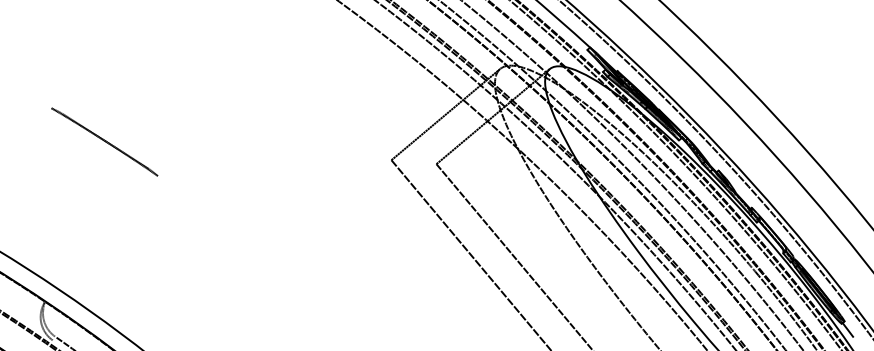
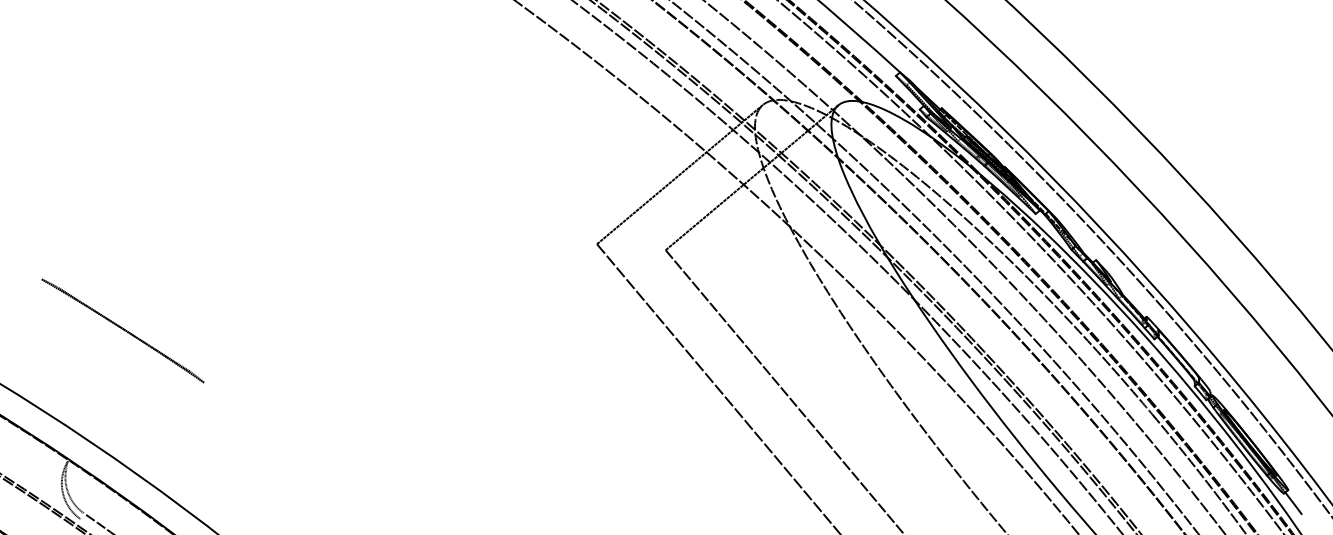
line: (104, 141) -> (122, 330), moved

